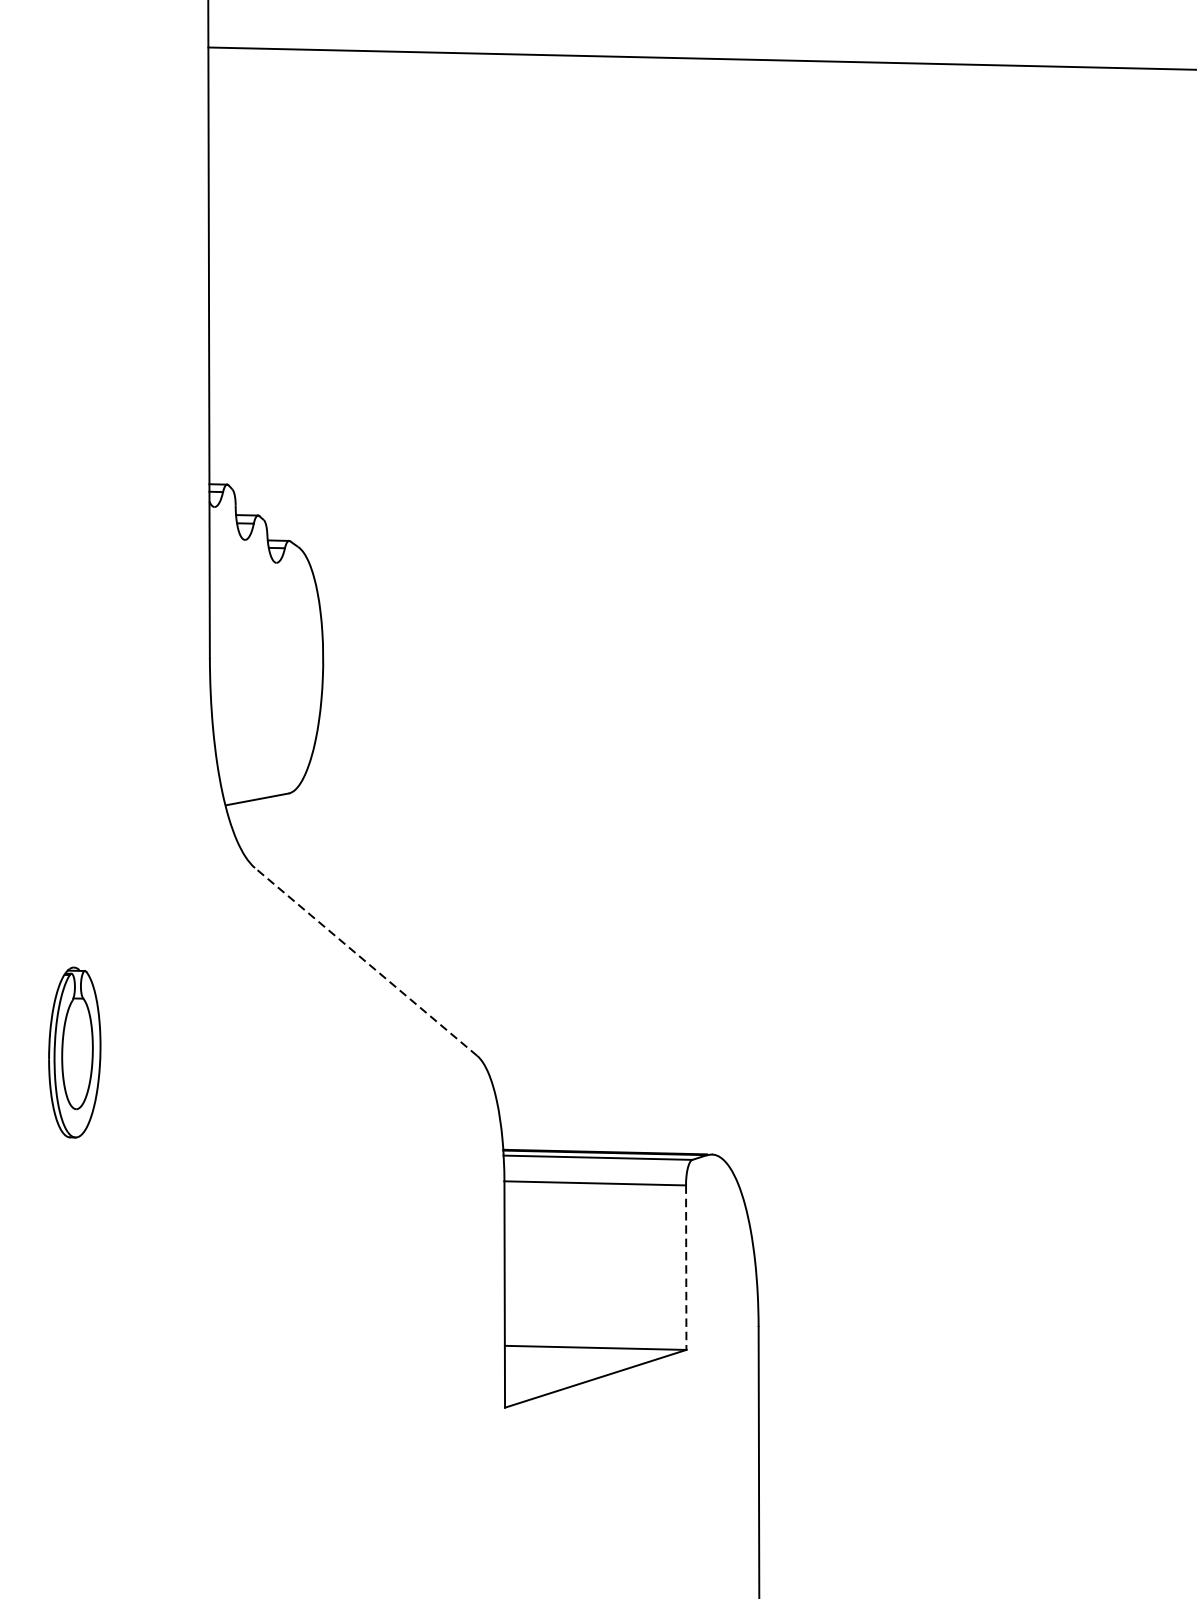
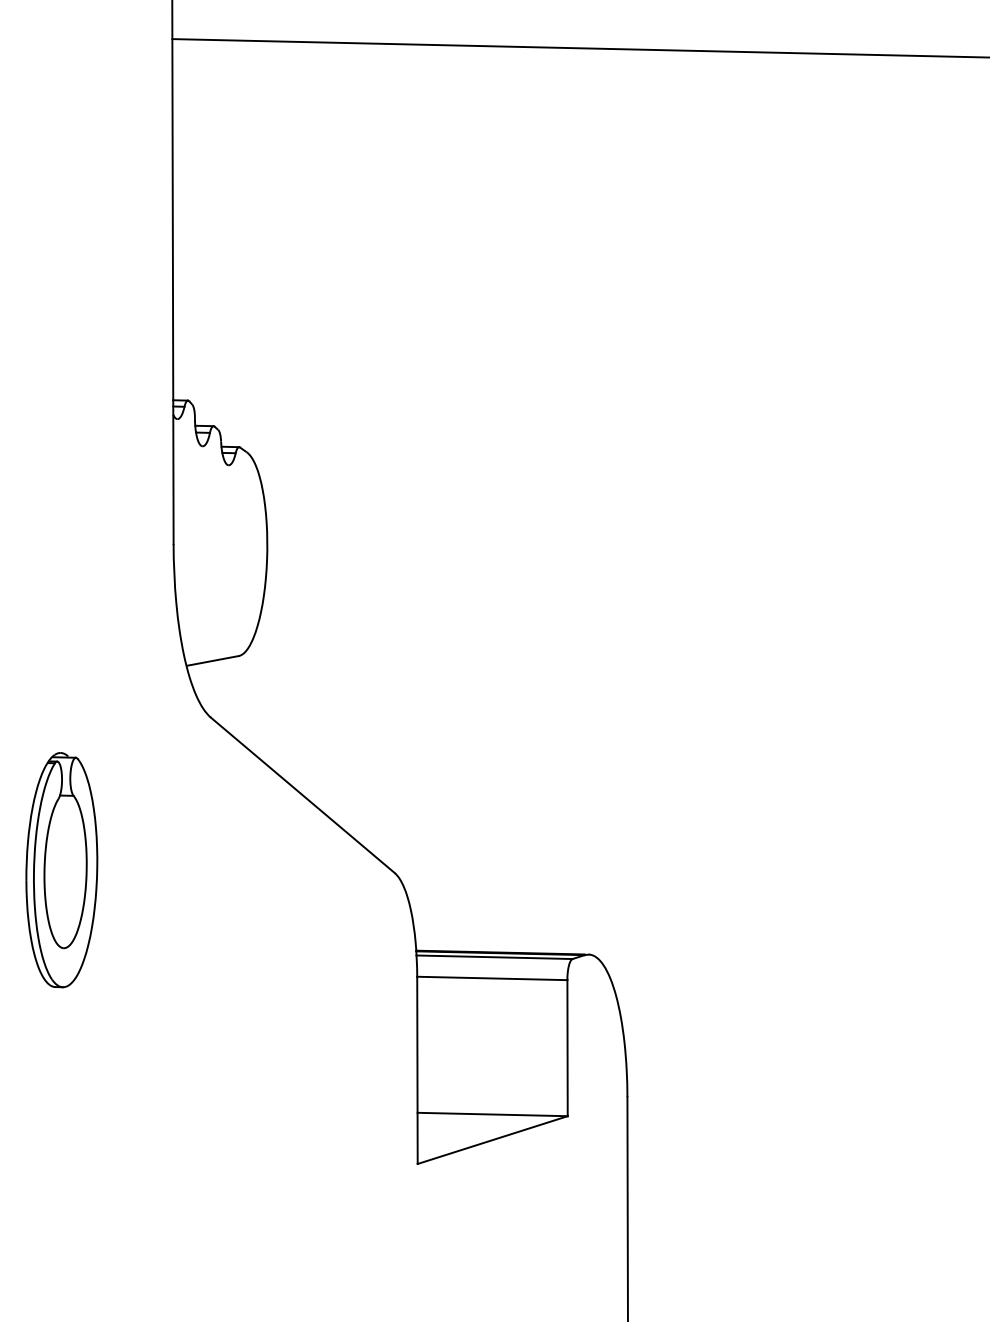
line: (365, 962) -> (302, 795), dashed -> solid
part: (74, 1052) -> (61, 870), size x1.67
line: (686, 1268) -> (567, 1048), dashed -> solid

